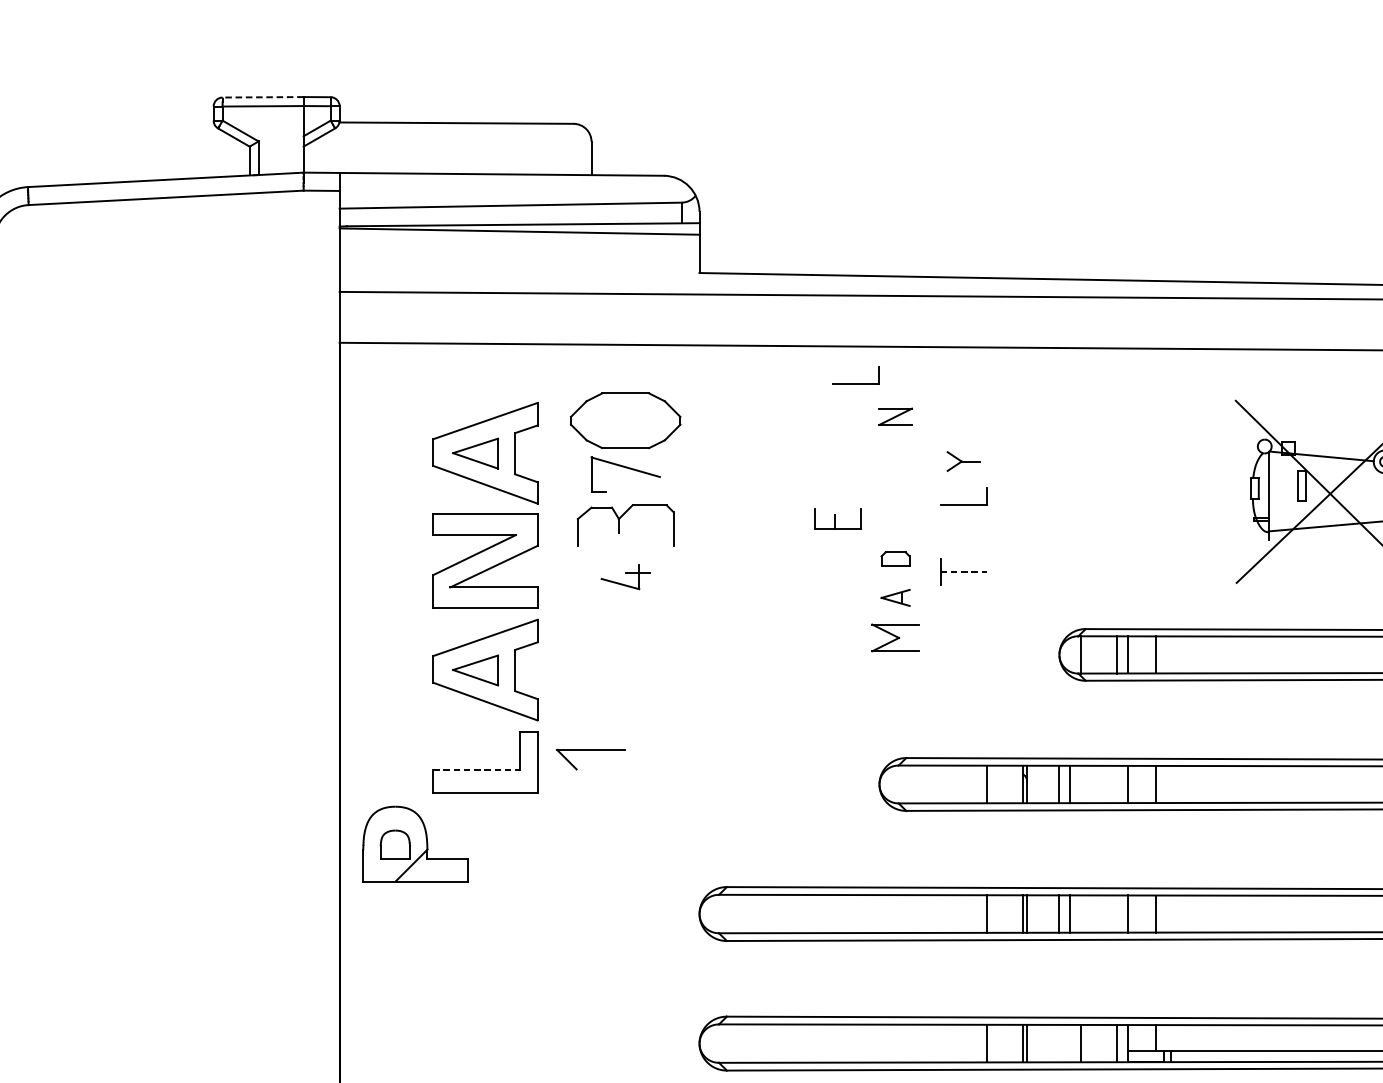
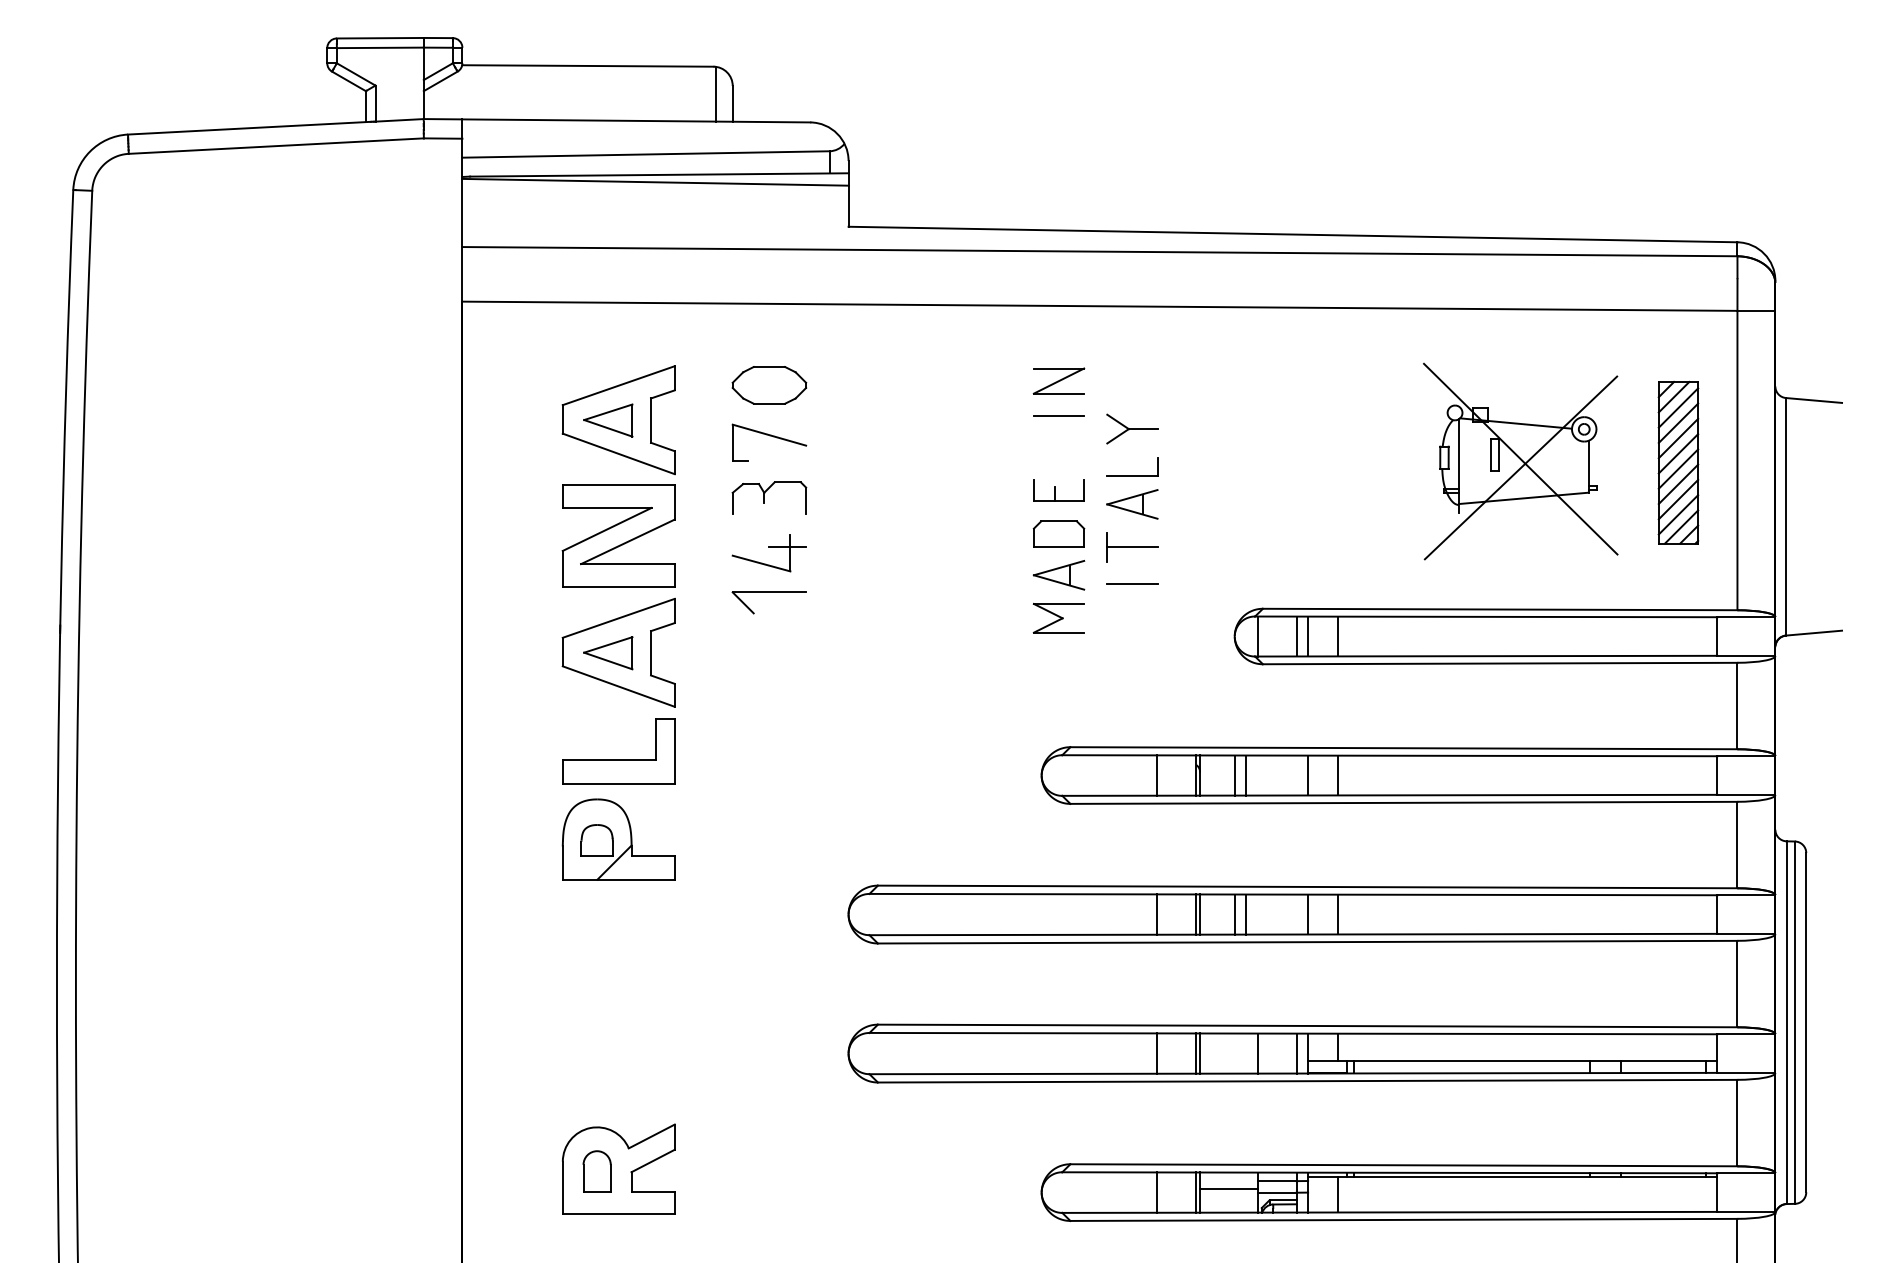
line: (262, 97) -> (379, 38), dashed -> solid
line: (576, 148) -> (716, 93), added
part: (856, 383) -> (1016, 345), removed
part: (895, 416) -> (1058, 380), size x1.43
part: (625, 420) -> (769, 385), size x0.62
line: (895, 449) -> (1058, 416), added
part: (964, 461) -> (1132, 428), size x1.43
part: (837, 518) -> (1058, 490), moved
part: (625, 525) -> (769, 497), size x0.71
part: (964, 531) -> (1132, 504), added
part: (895, 558) -> (1058, 533), size x1.67
line: (964, 571) -> (1132, 547), dashed -> solid
part: (624, 577) -> (768, 553), size x1.43
part: (895, 598) -> (1058, 575), size x1.67
line: (964, 606) -> (1132, 584), added
part: (590, 749) -> (768, 592), moved
line: (476, 770) -> (609, 760), dashed -> solid
part: (415, 844) -> (618, 839), moved

